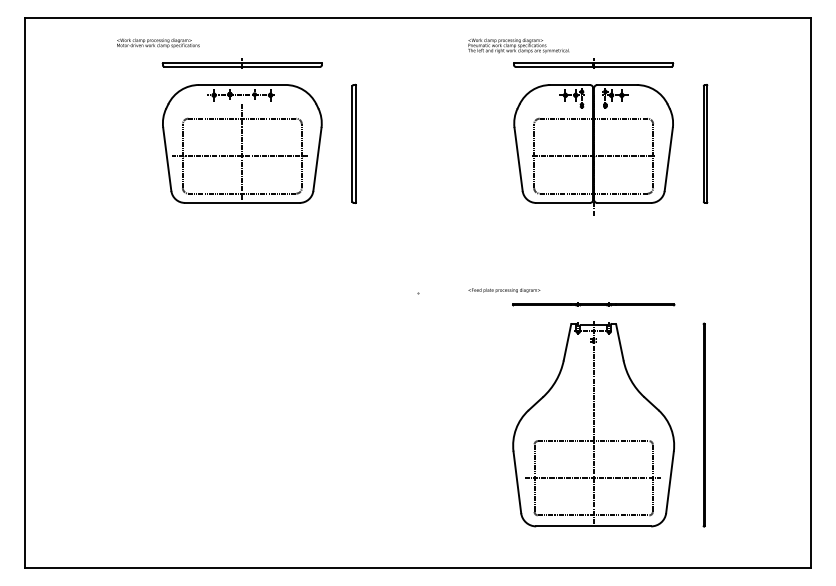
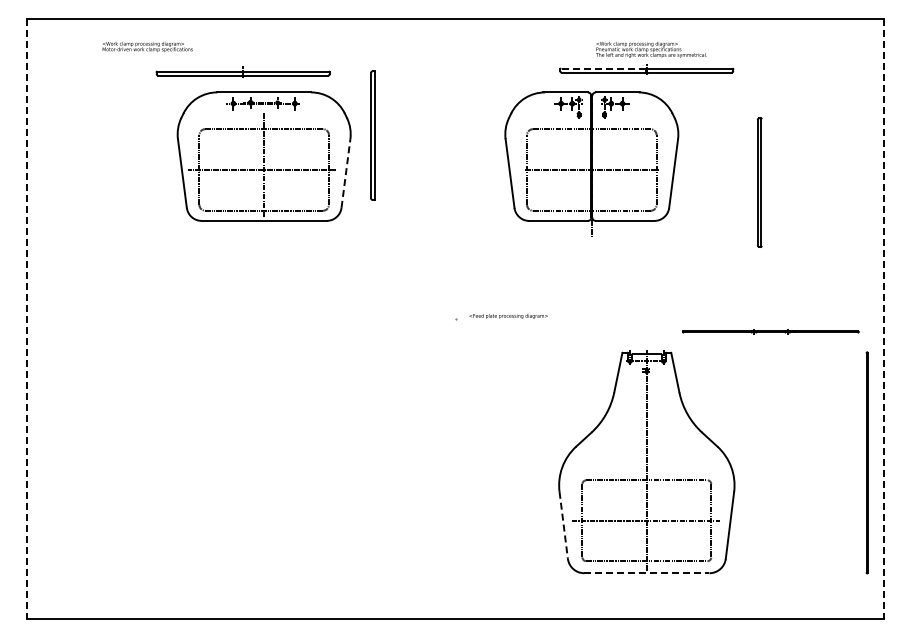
text: (158, 43) -> (147, 47), moved
text: (518, 45) -> (651, 49), moved
part: (241, 63) -> (242, 71), moved
line: (552, 63) -> (602, 68), solid -> dashed
part: (353, 143) -> (372, 135), moved
part: (705, 143) -> (759, 182), moved
part: (593, 150) -> (591, 163), moved
line: (317, 159) -> (345, 173), solid -> dashed
text: (504, 290) -> (508, 316), moved
line: (25, 293) -> (27, 319), solid -> dashed
line: (810, 293) -> (883, 319), solid -> dashed
part: (593, 304) -> (770, 331), moved
line: (703, 424) -> (866, 462), moved
line: (517, 482) -> (563, 525), solid -> dashed
line: (593, 526) -> (646, 573), solid -> dashed

